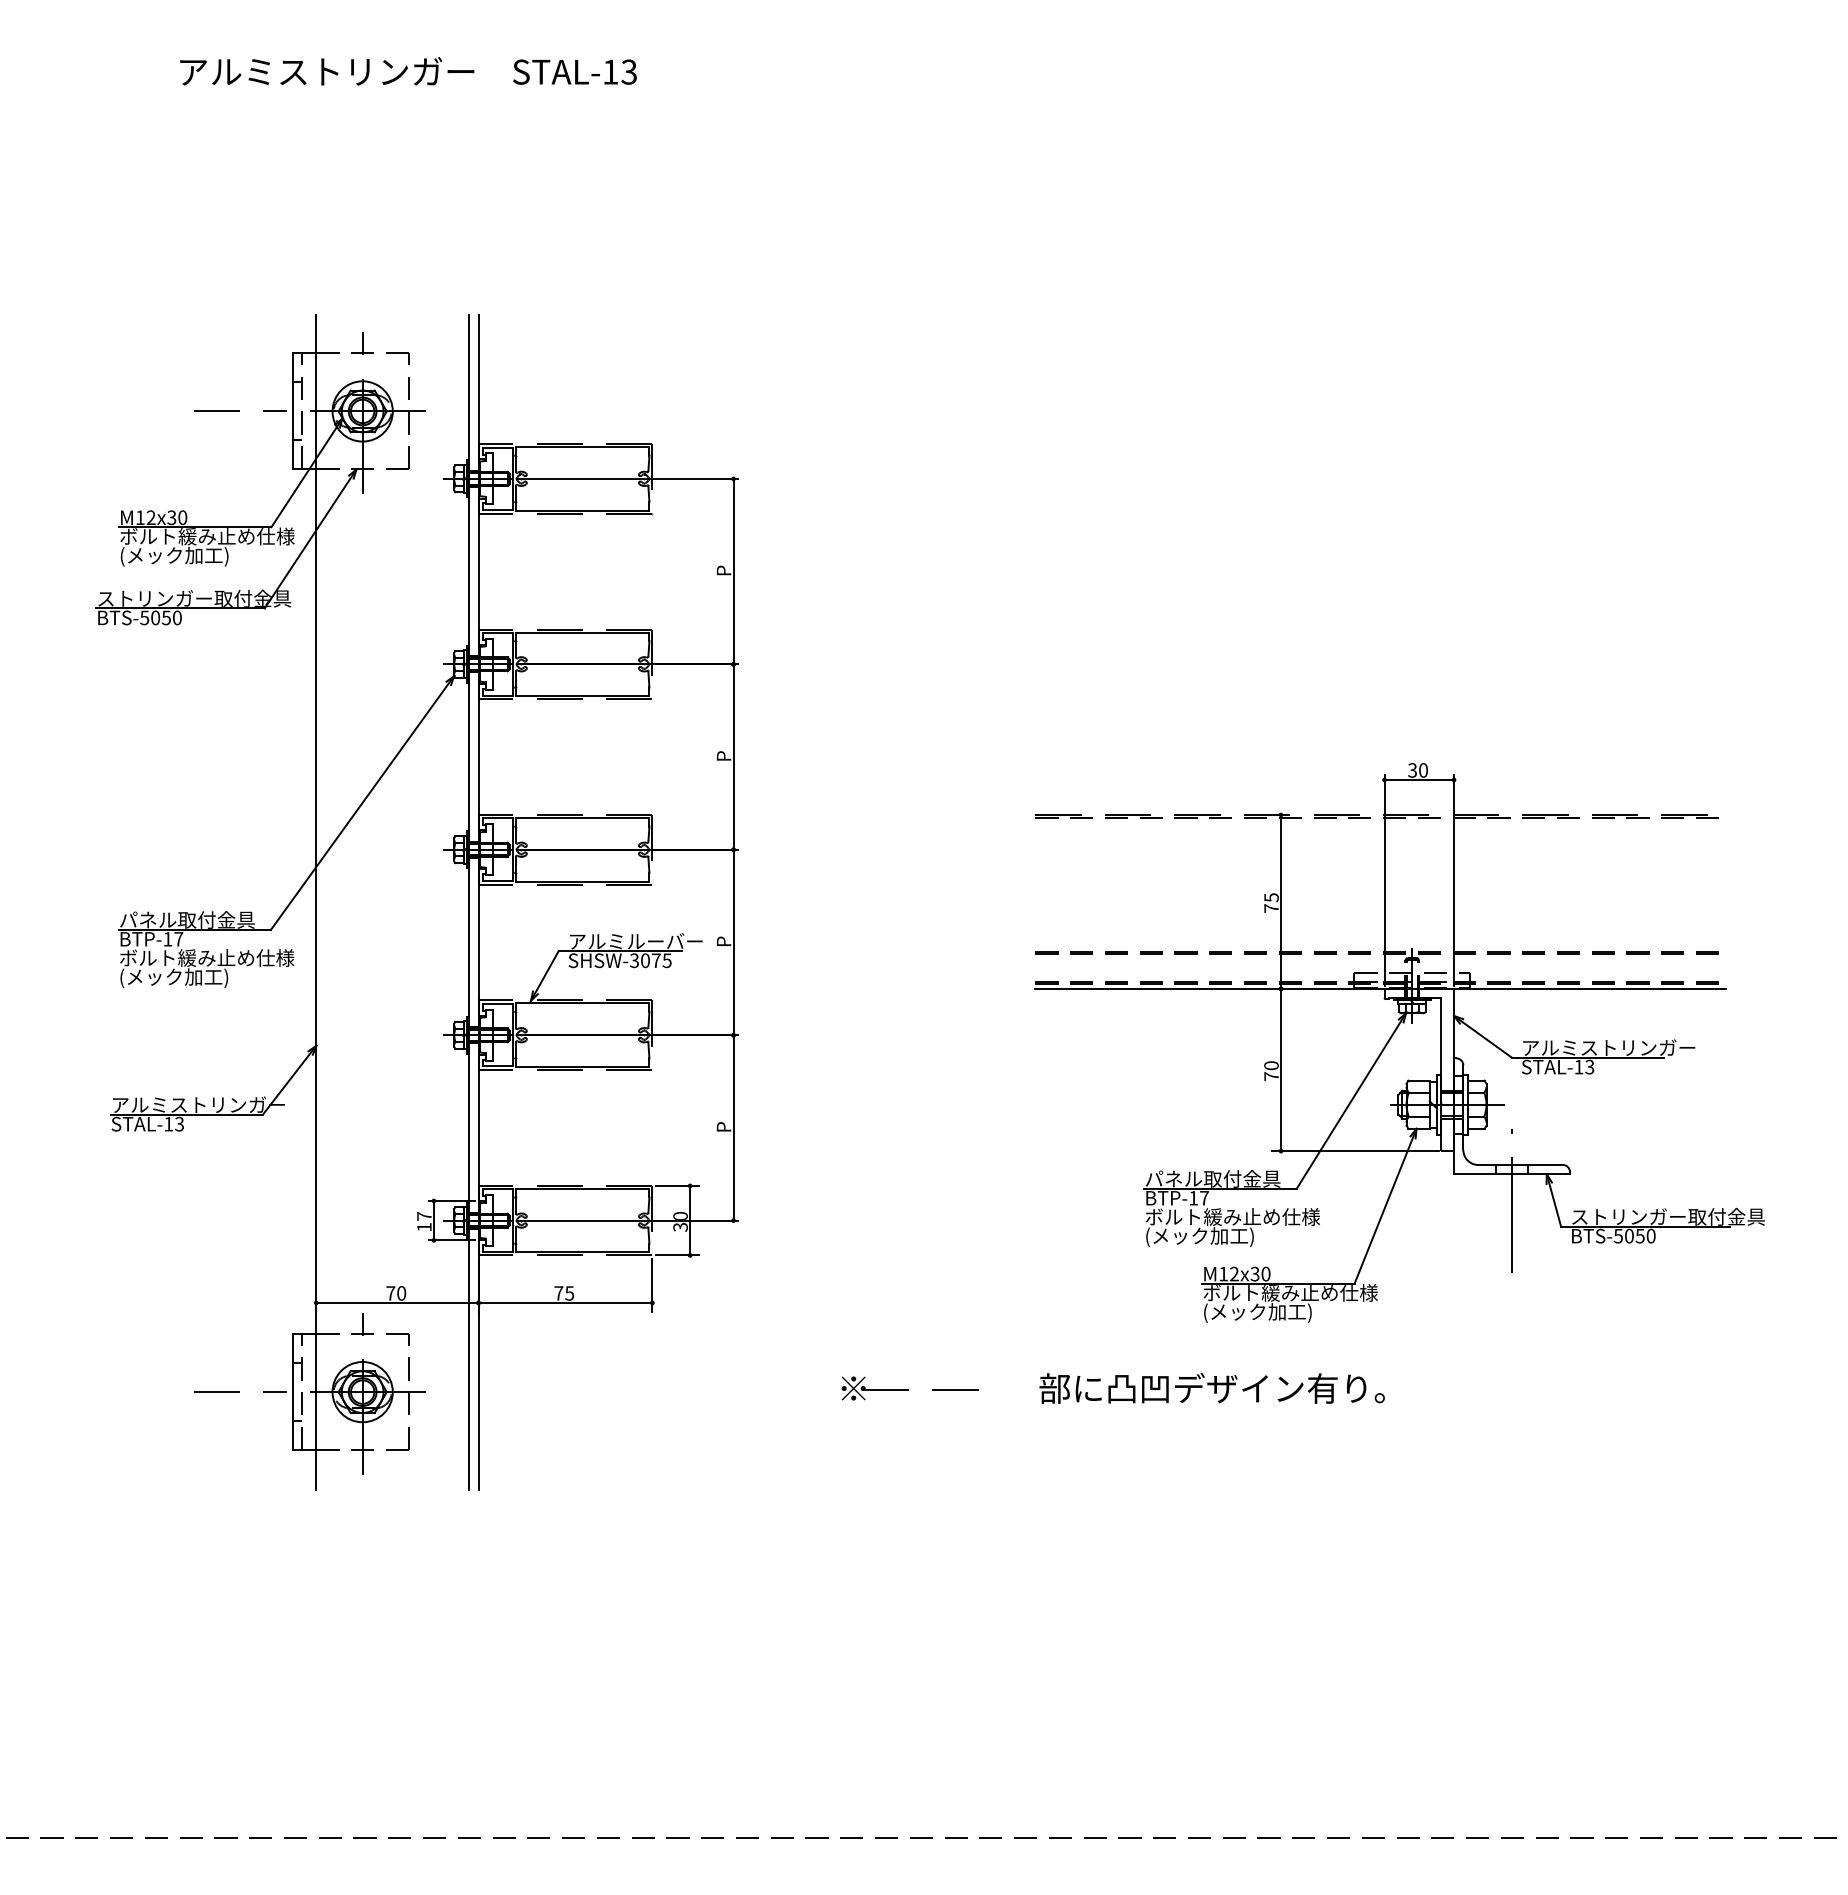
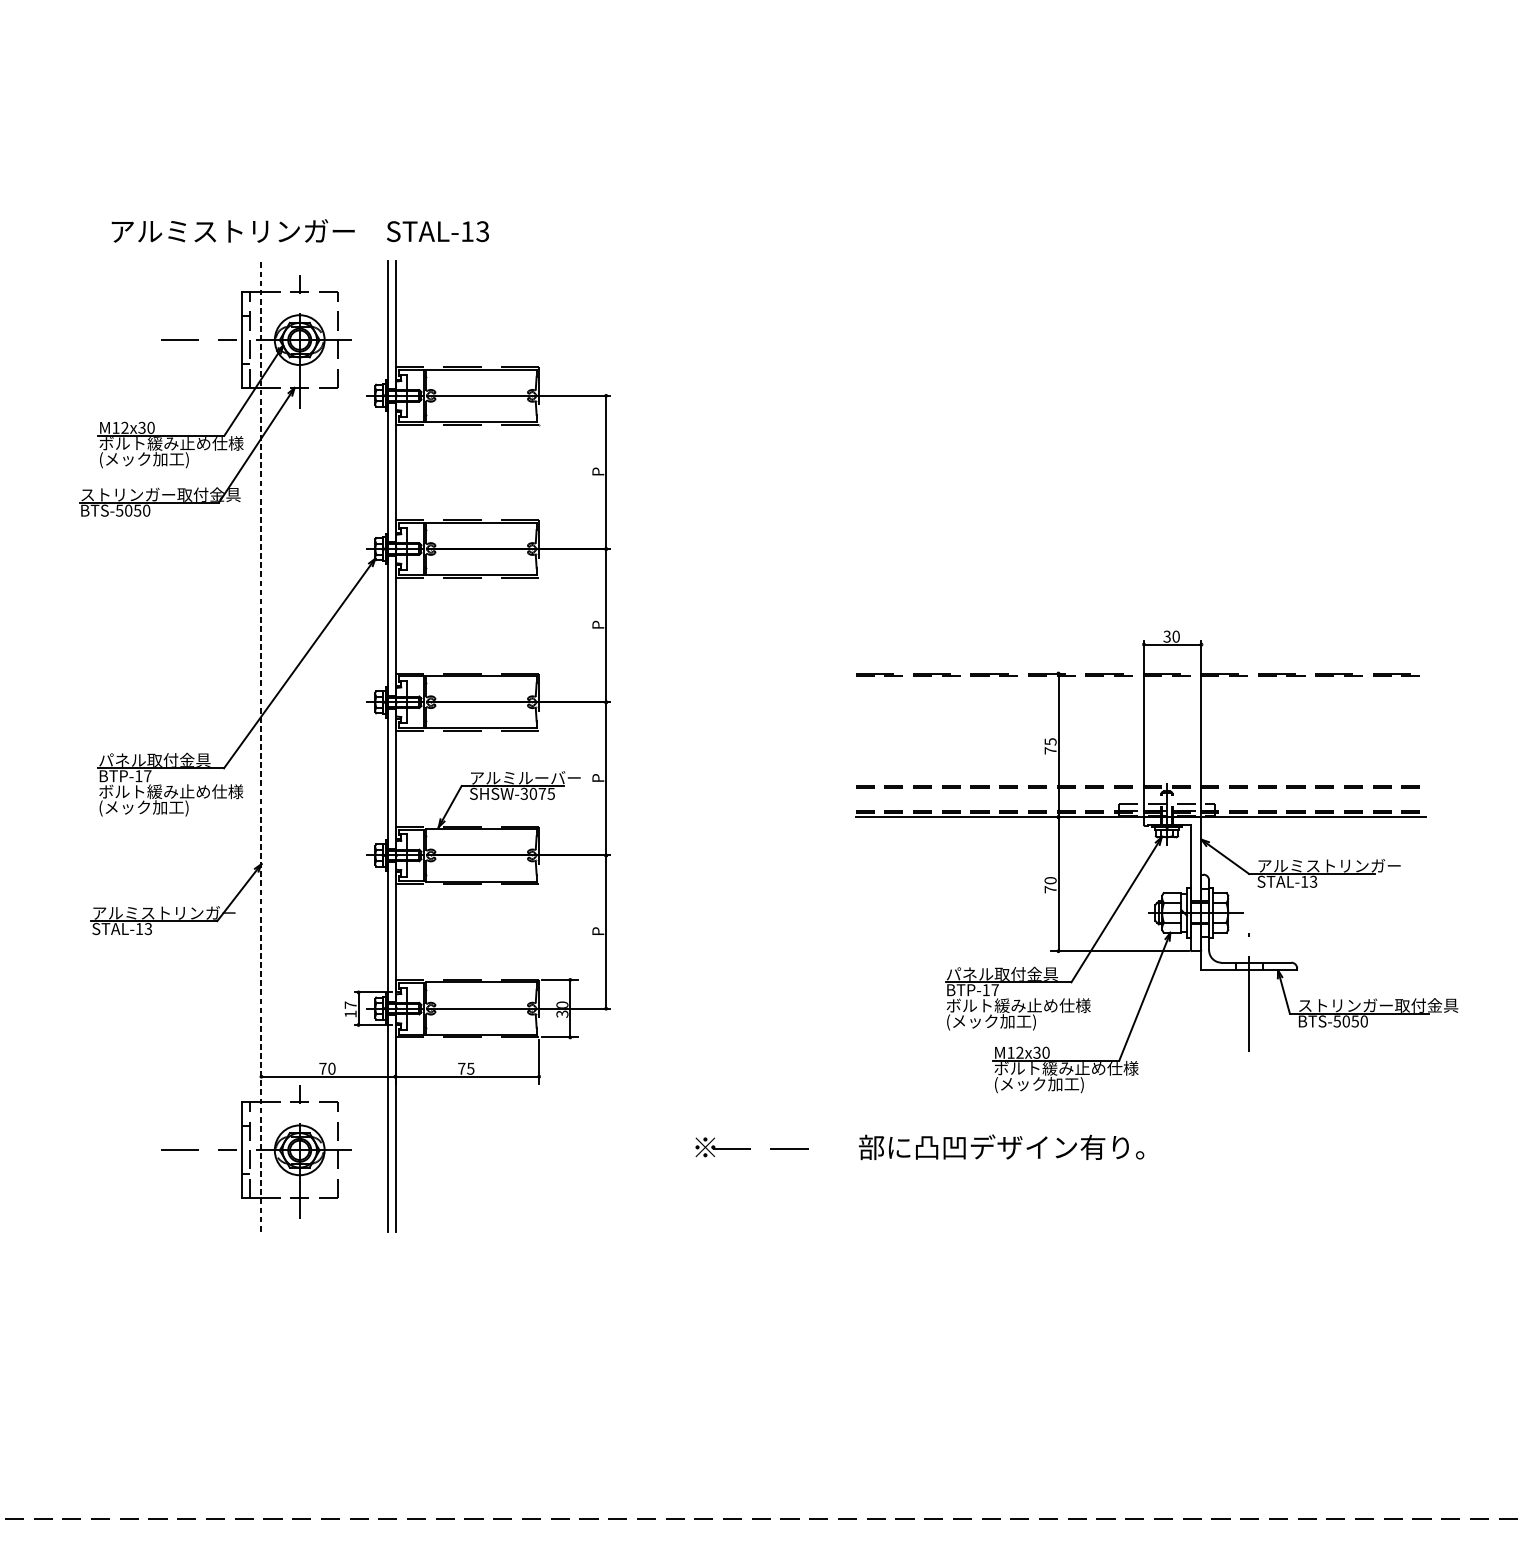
text: (408, 71) -> (300, 231), moved
line: (316, 902) -> (261, 745), solid -> dashed

